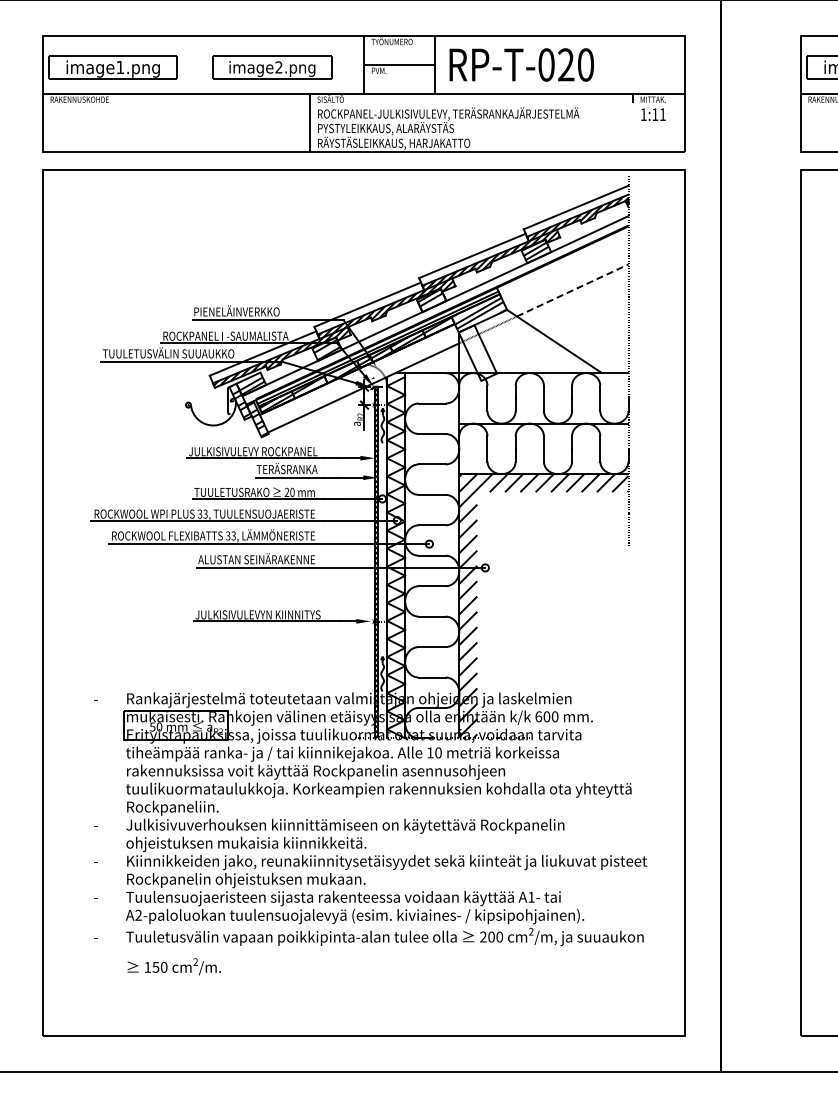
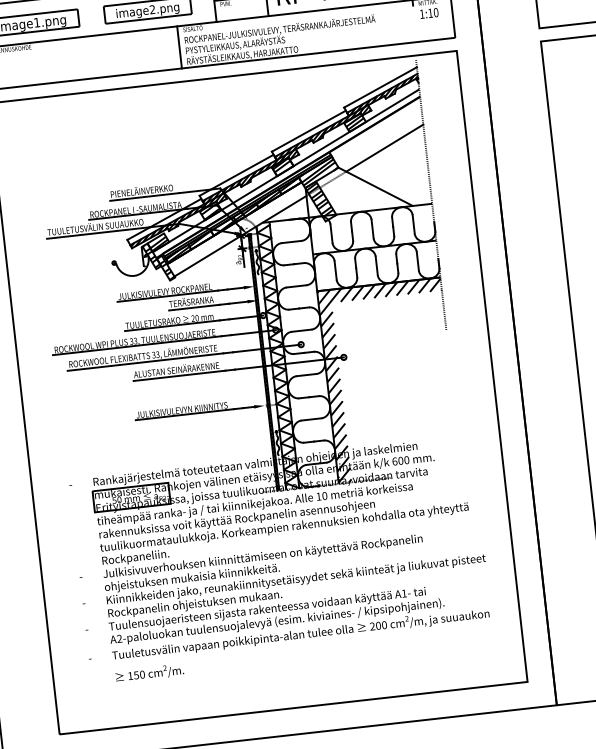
text: (662, 114) -> (435, 12), 1:11 -> 1:10
line: (572, 290) -> (384, 148), dashed -> solid
hatch: (478, 350) -> (321, 199), added

